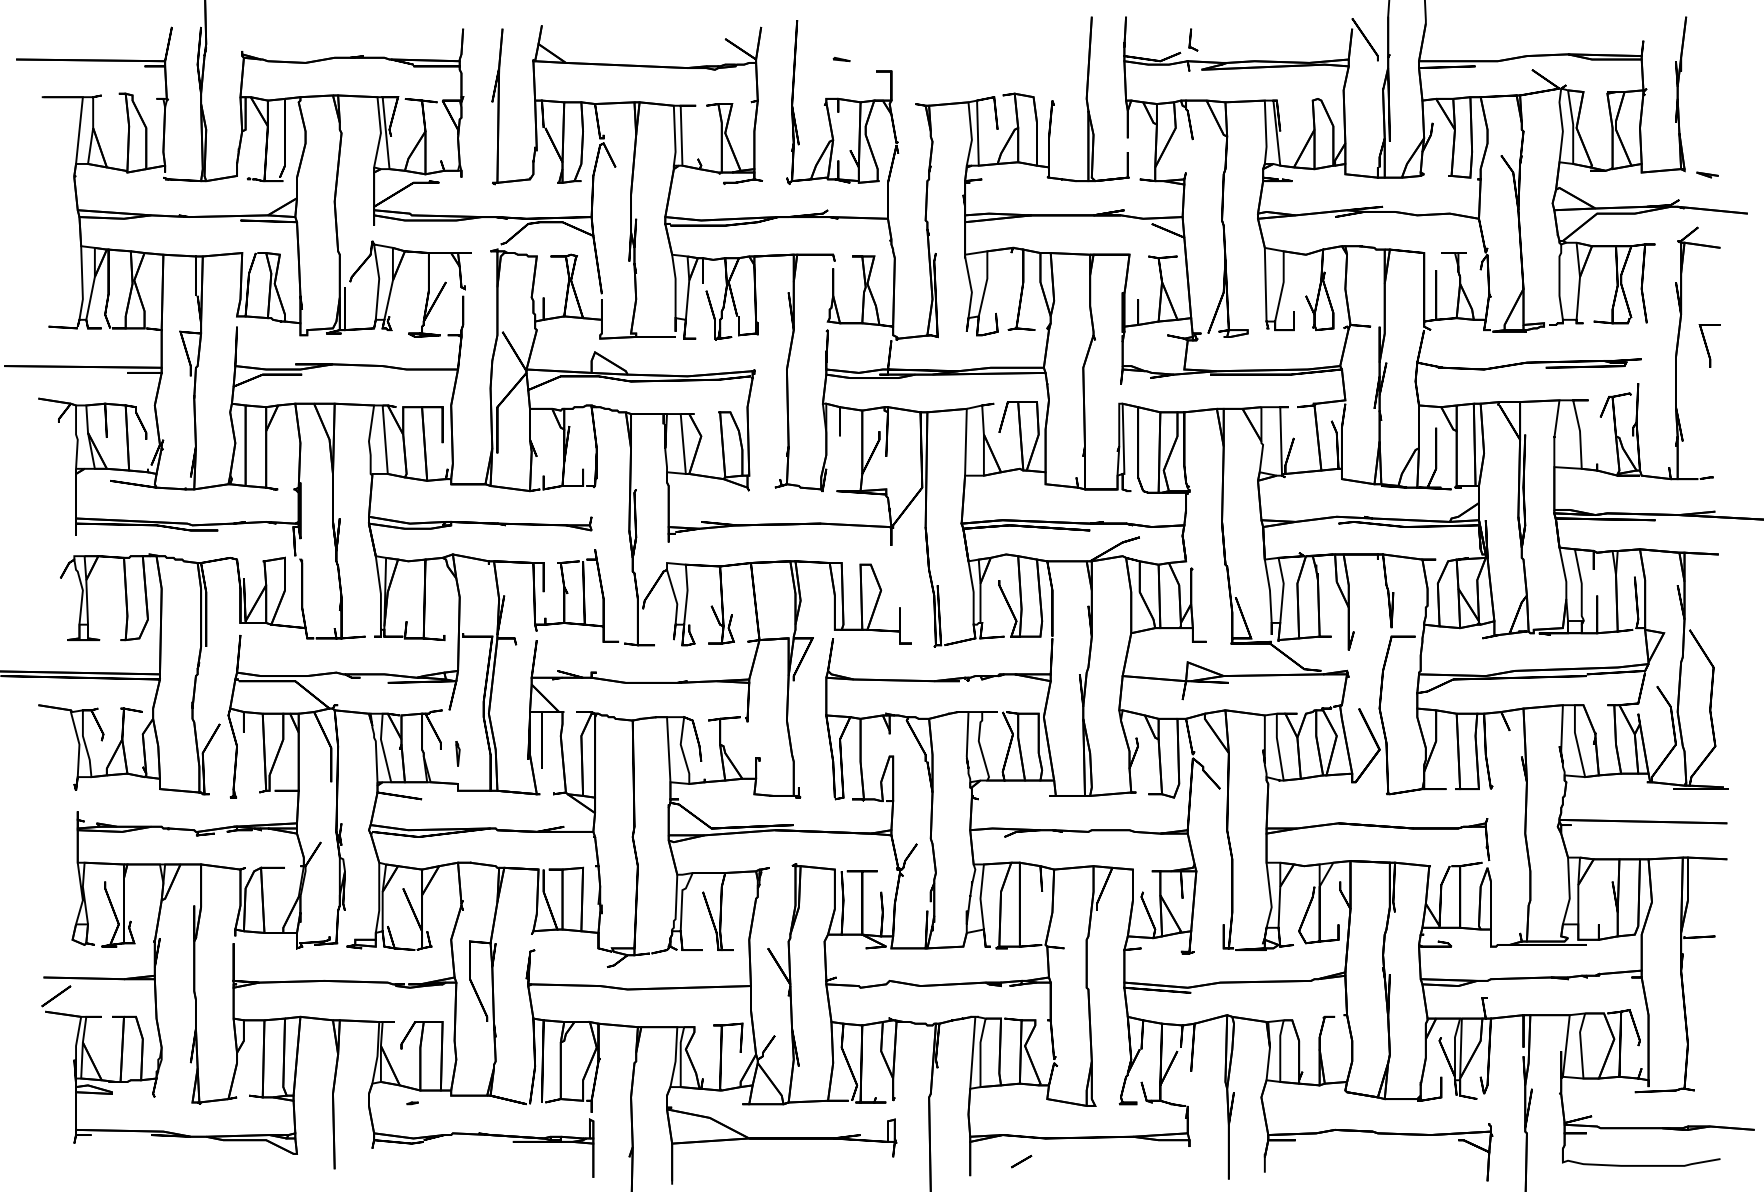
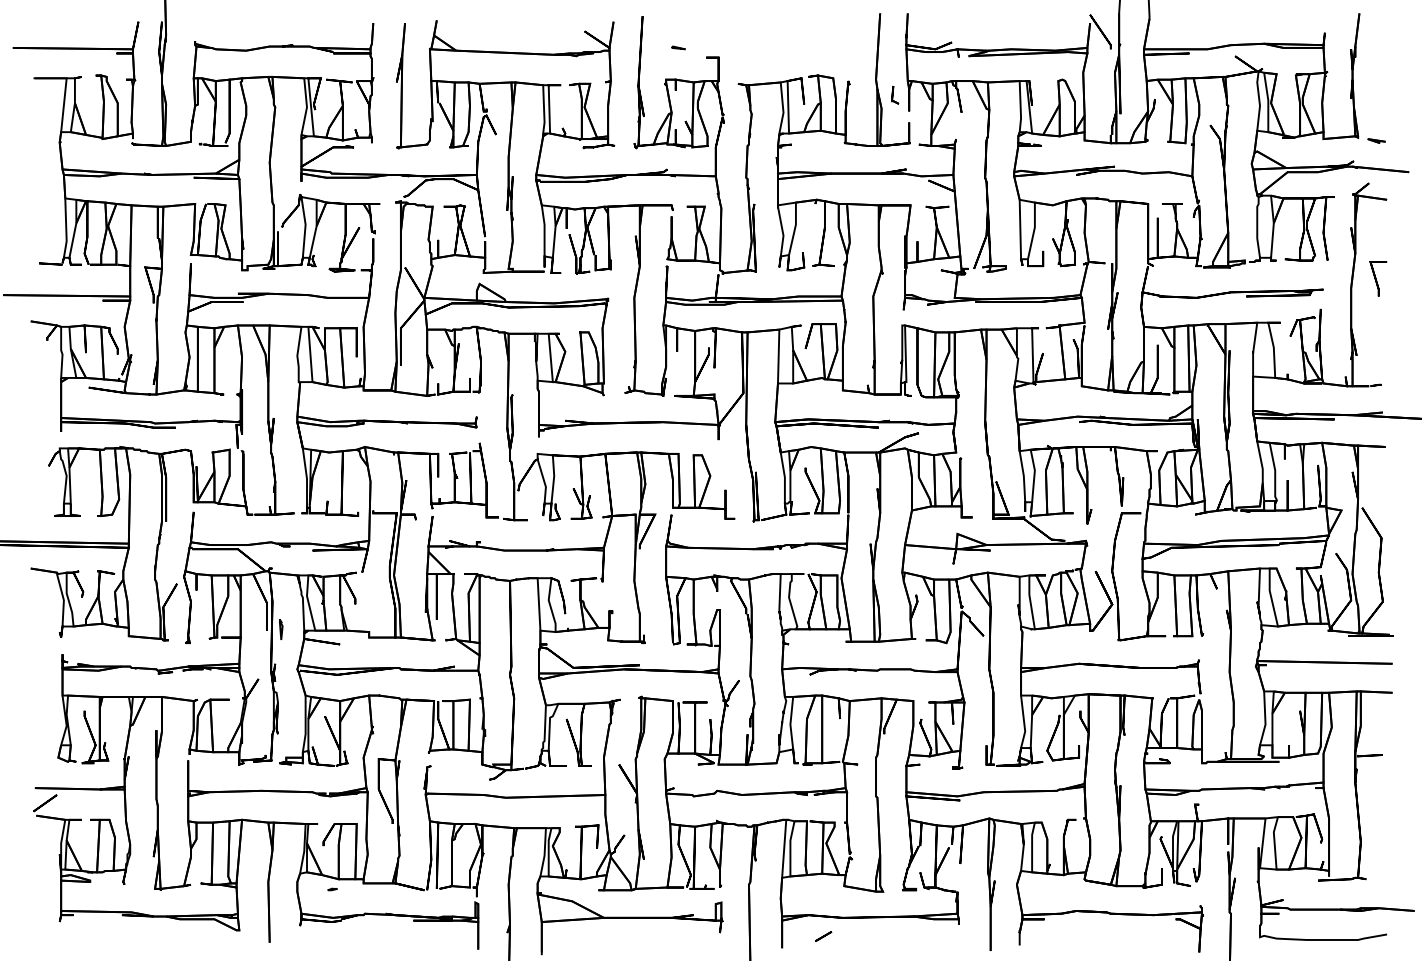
part: (1193, 39) -> (895, 94), moved
part: (457, 753) -> (280, 629), moved

